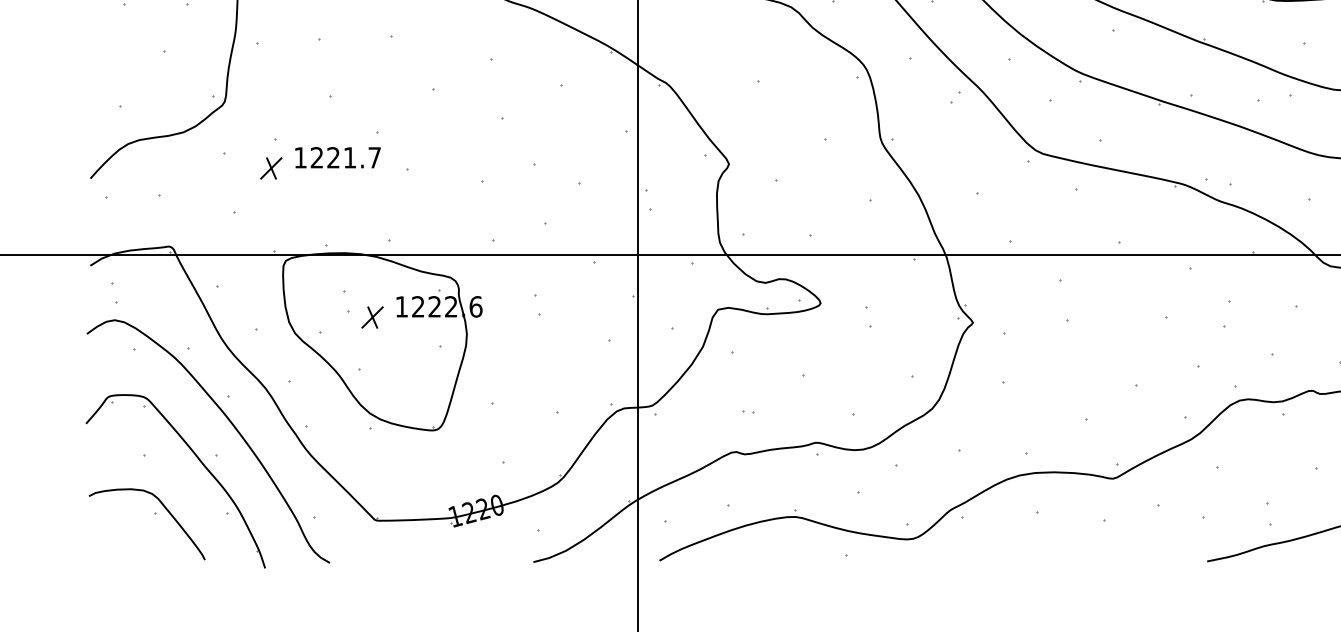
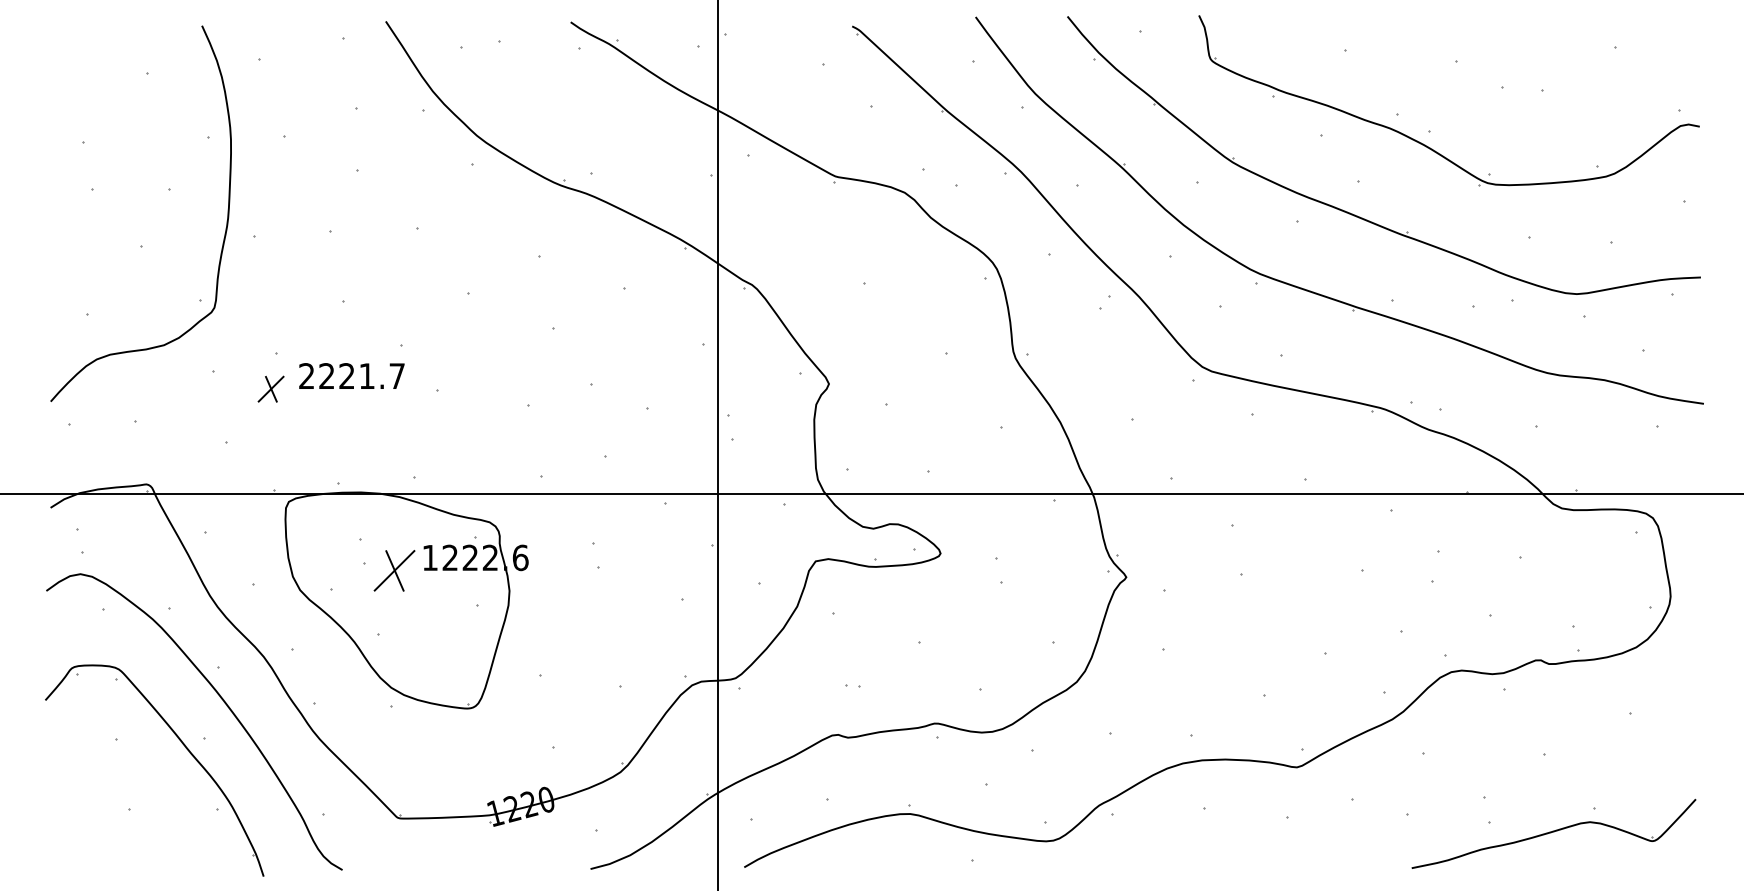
text: (300, 157) -> (306, 375), 1221.7 -> 2221.7
part: (372, 317) -> (394, 570), size x1.6
curve: (163, 506) -> (139, 801), removed

